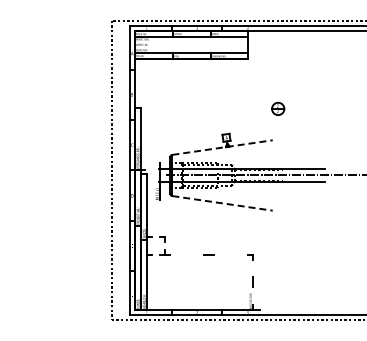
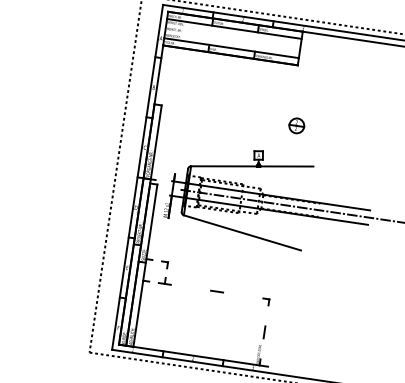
part: (278, 108) -> (297, 125), moved
line: (222, 147) -> (252, 166), dashed -> solid
line: (222, 203) -> (242, 233), dashed -> solid

